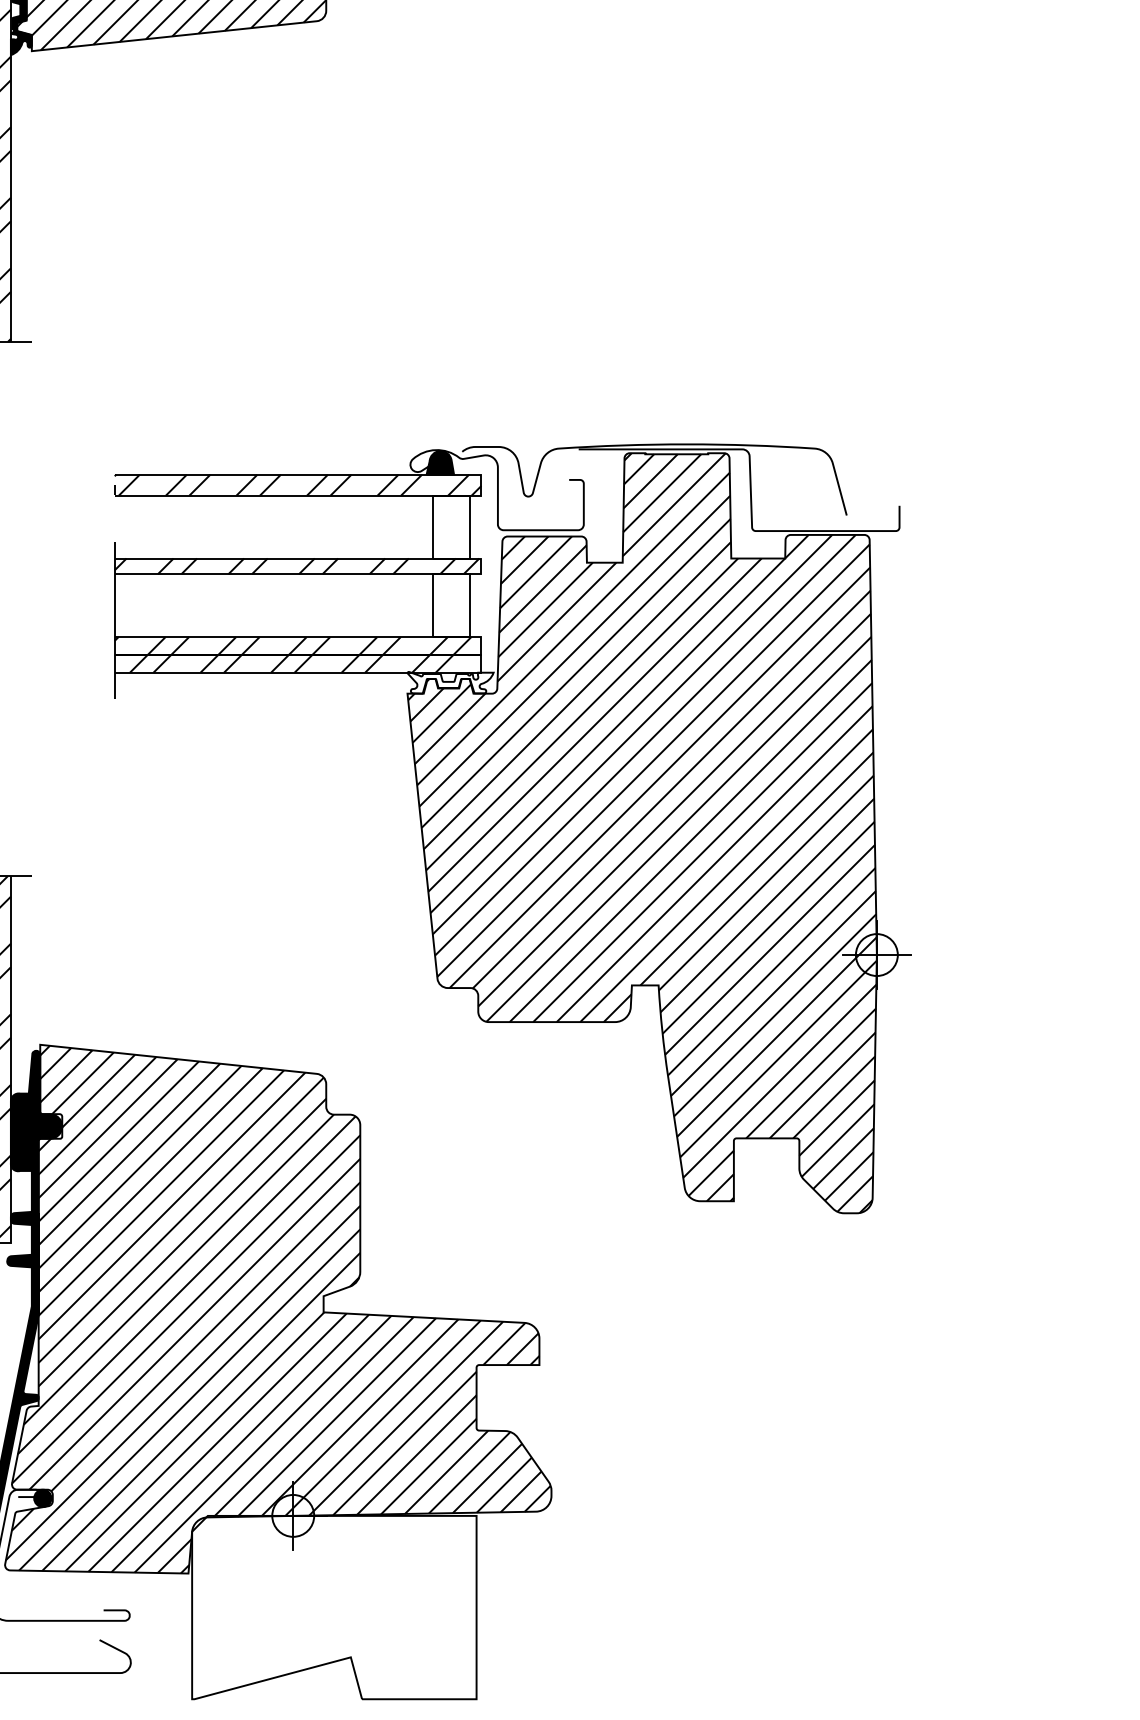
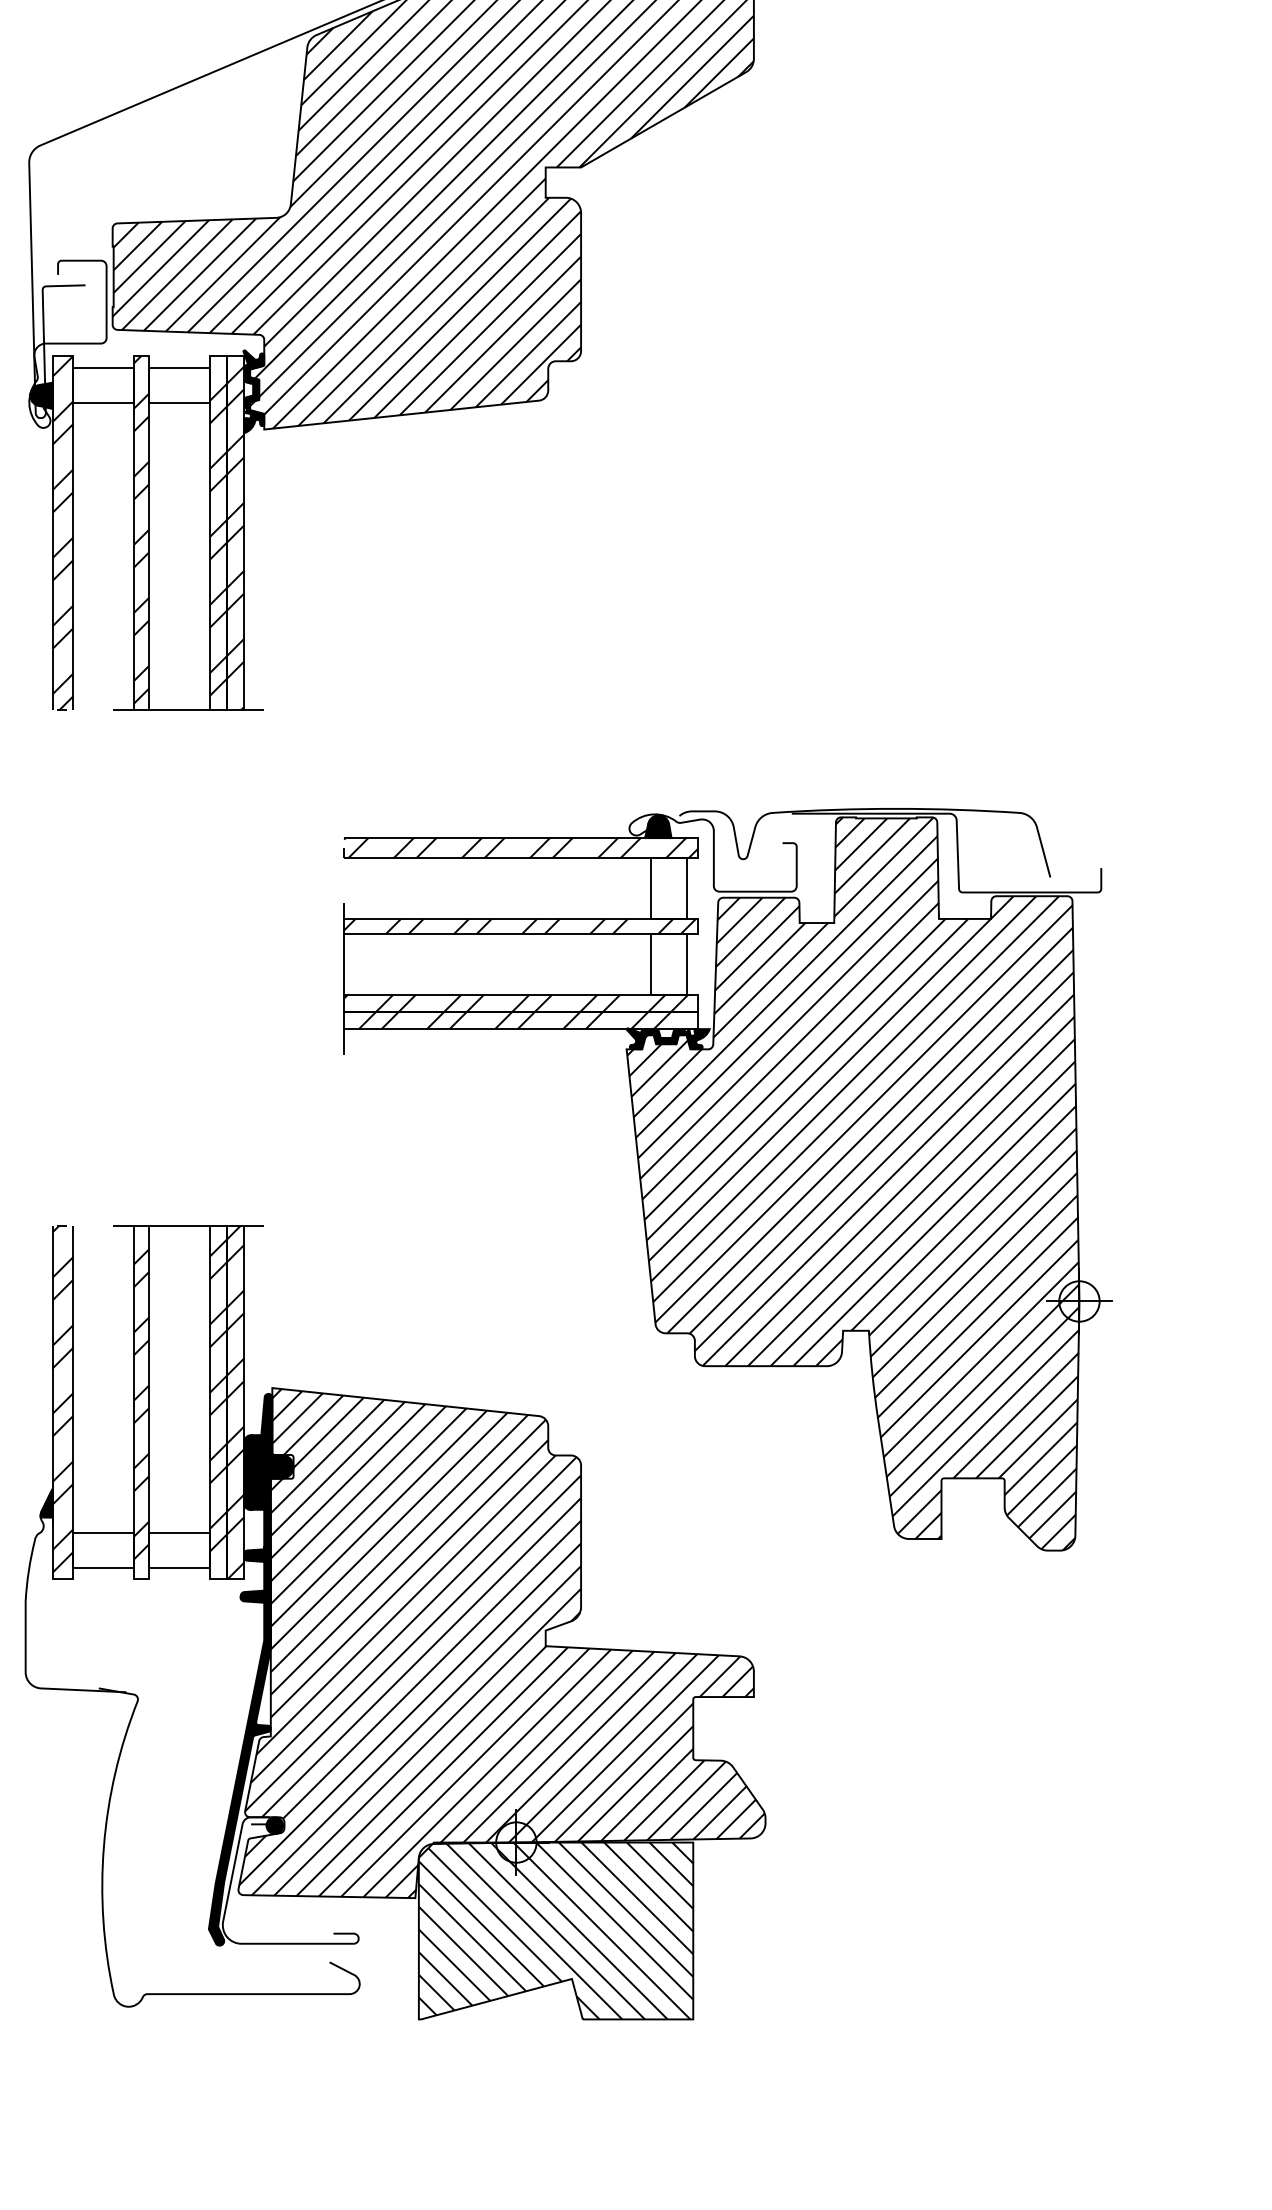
fill: (449, 682) -> (667, 1038), added
hatch: (333, 1607) -> (555, 1930), added

